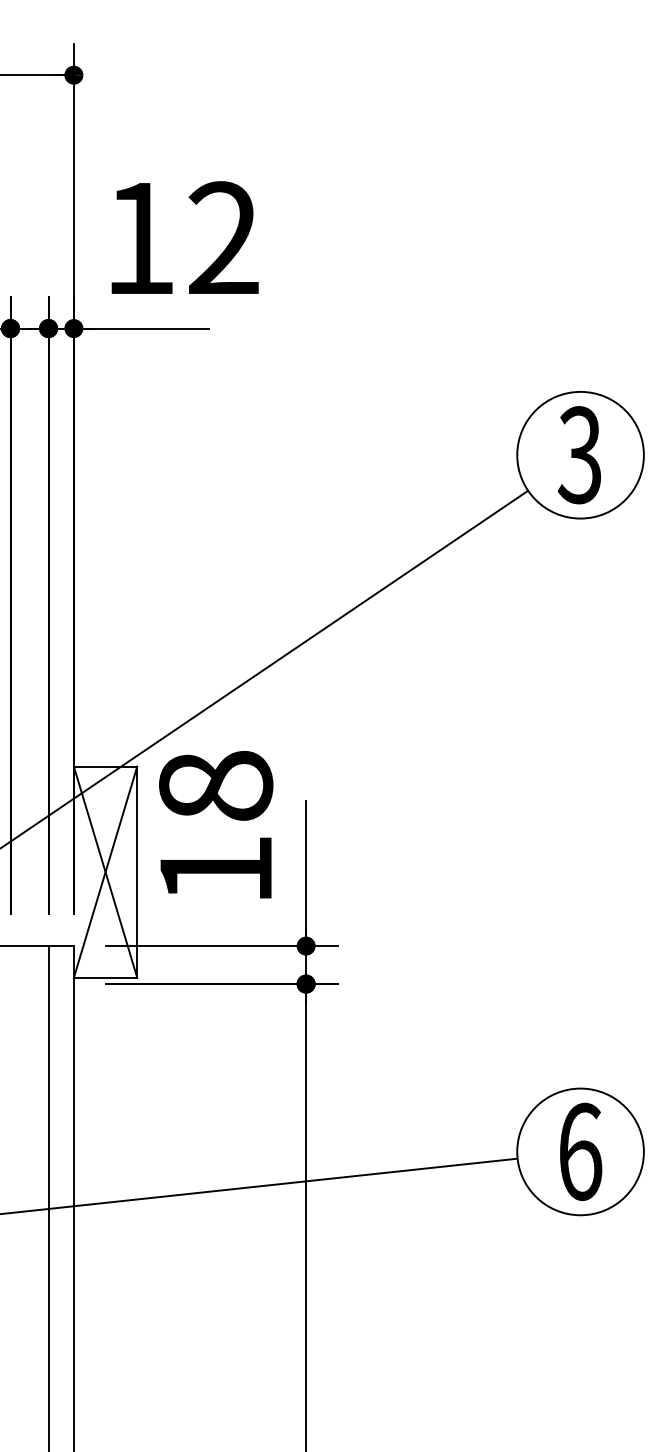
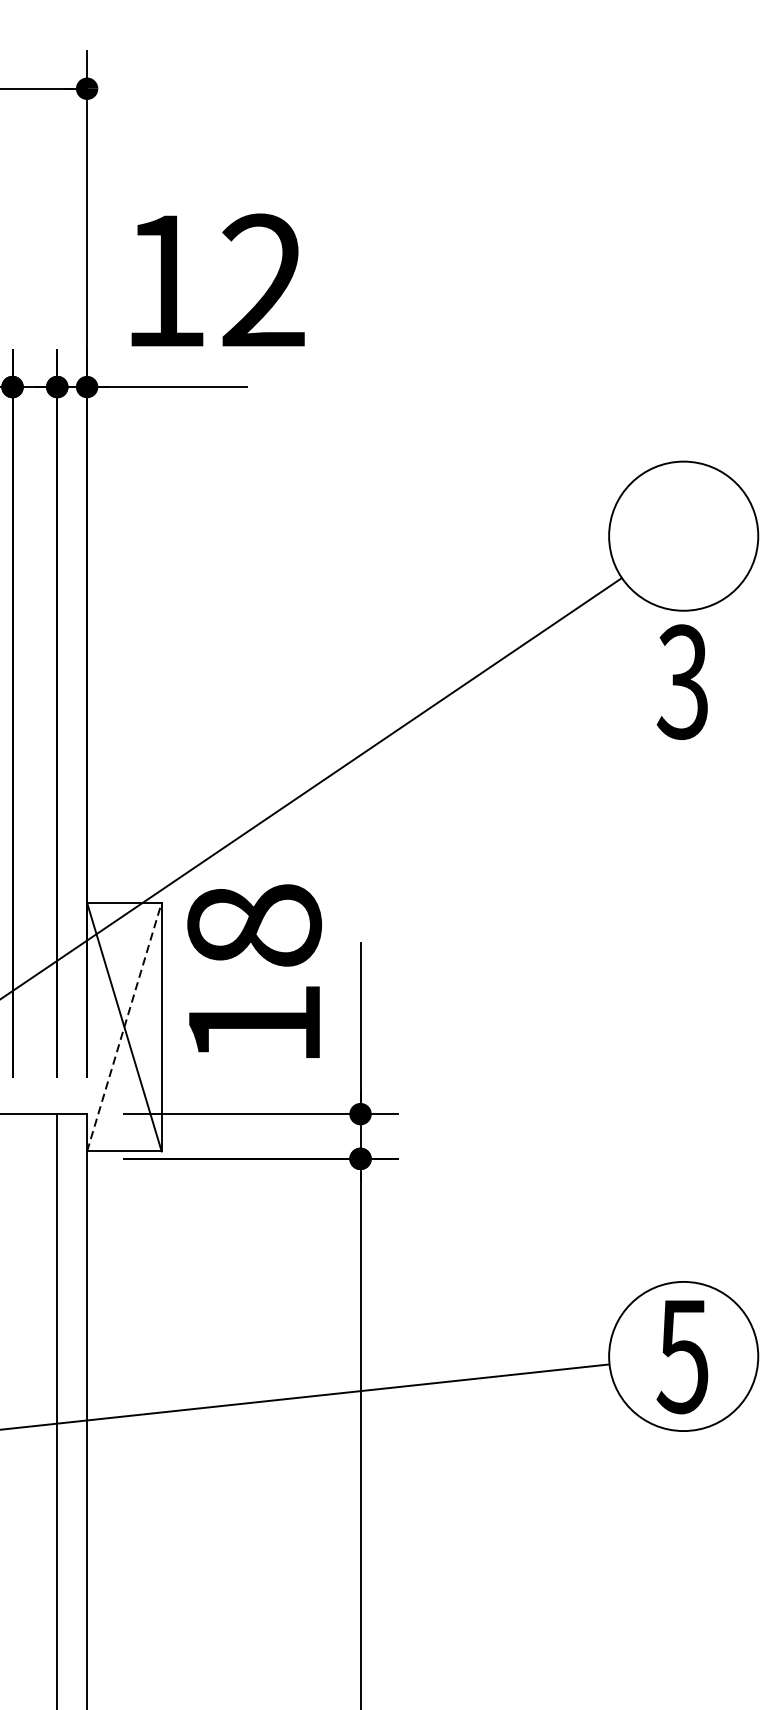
text: (578, 455) -> (681, 682), moved
line: (105, 871) -> (124, 1026), solid -> dashed
text: (579, 1151) -> (682, 1355), 6 -> 5

